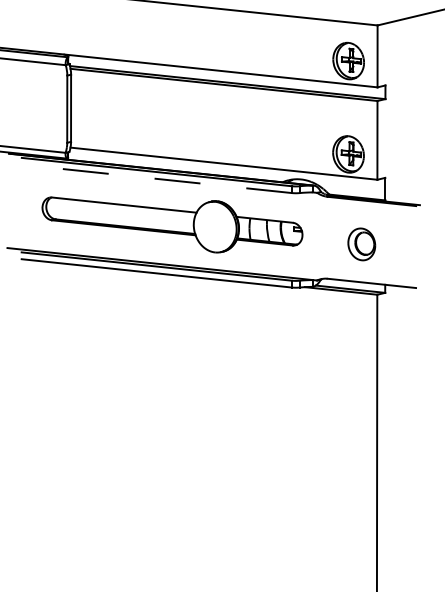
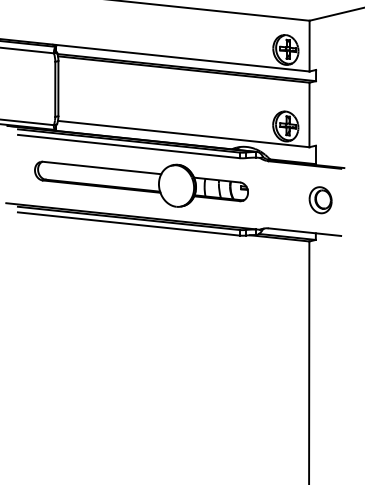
line: (156, 178) -> (128, 146), dashed -> solid
part: (361, 244) -> (320, 200), moved

